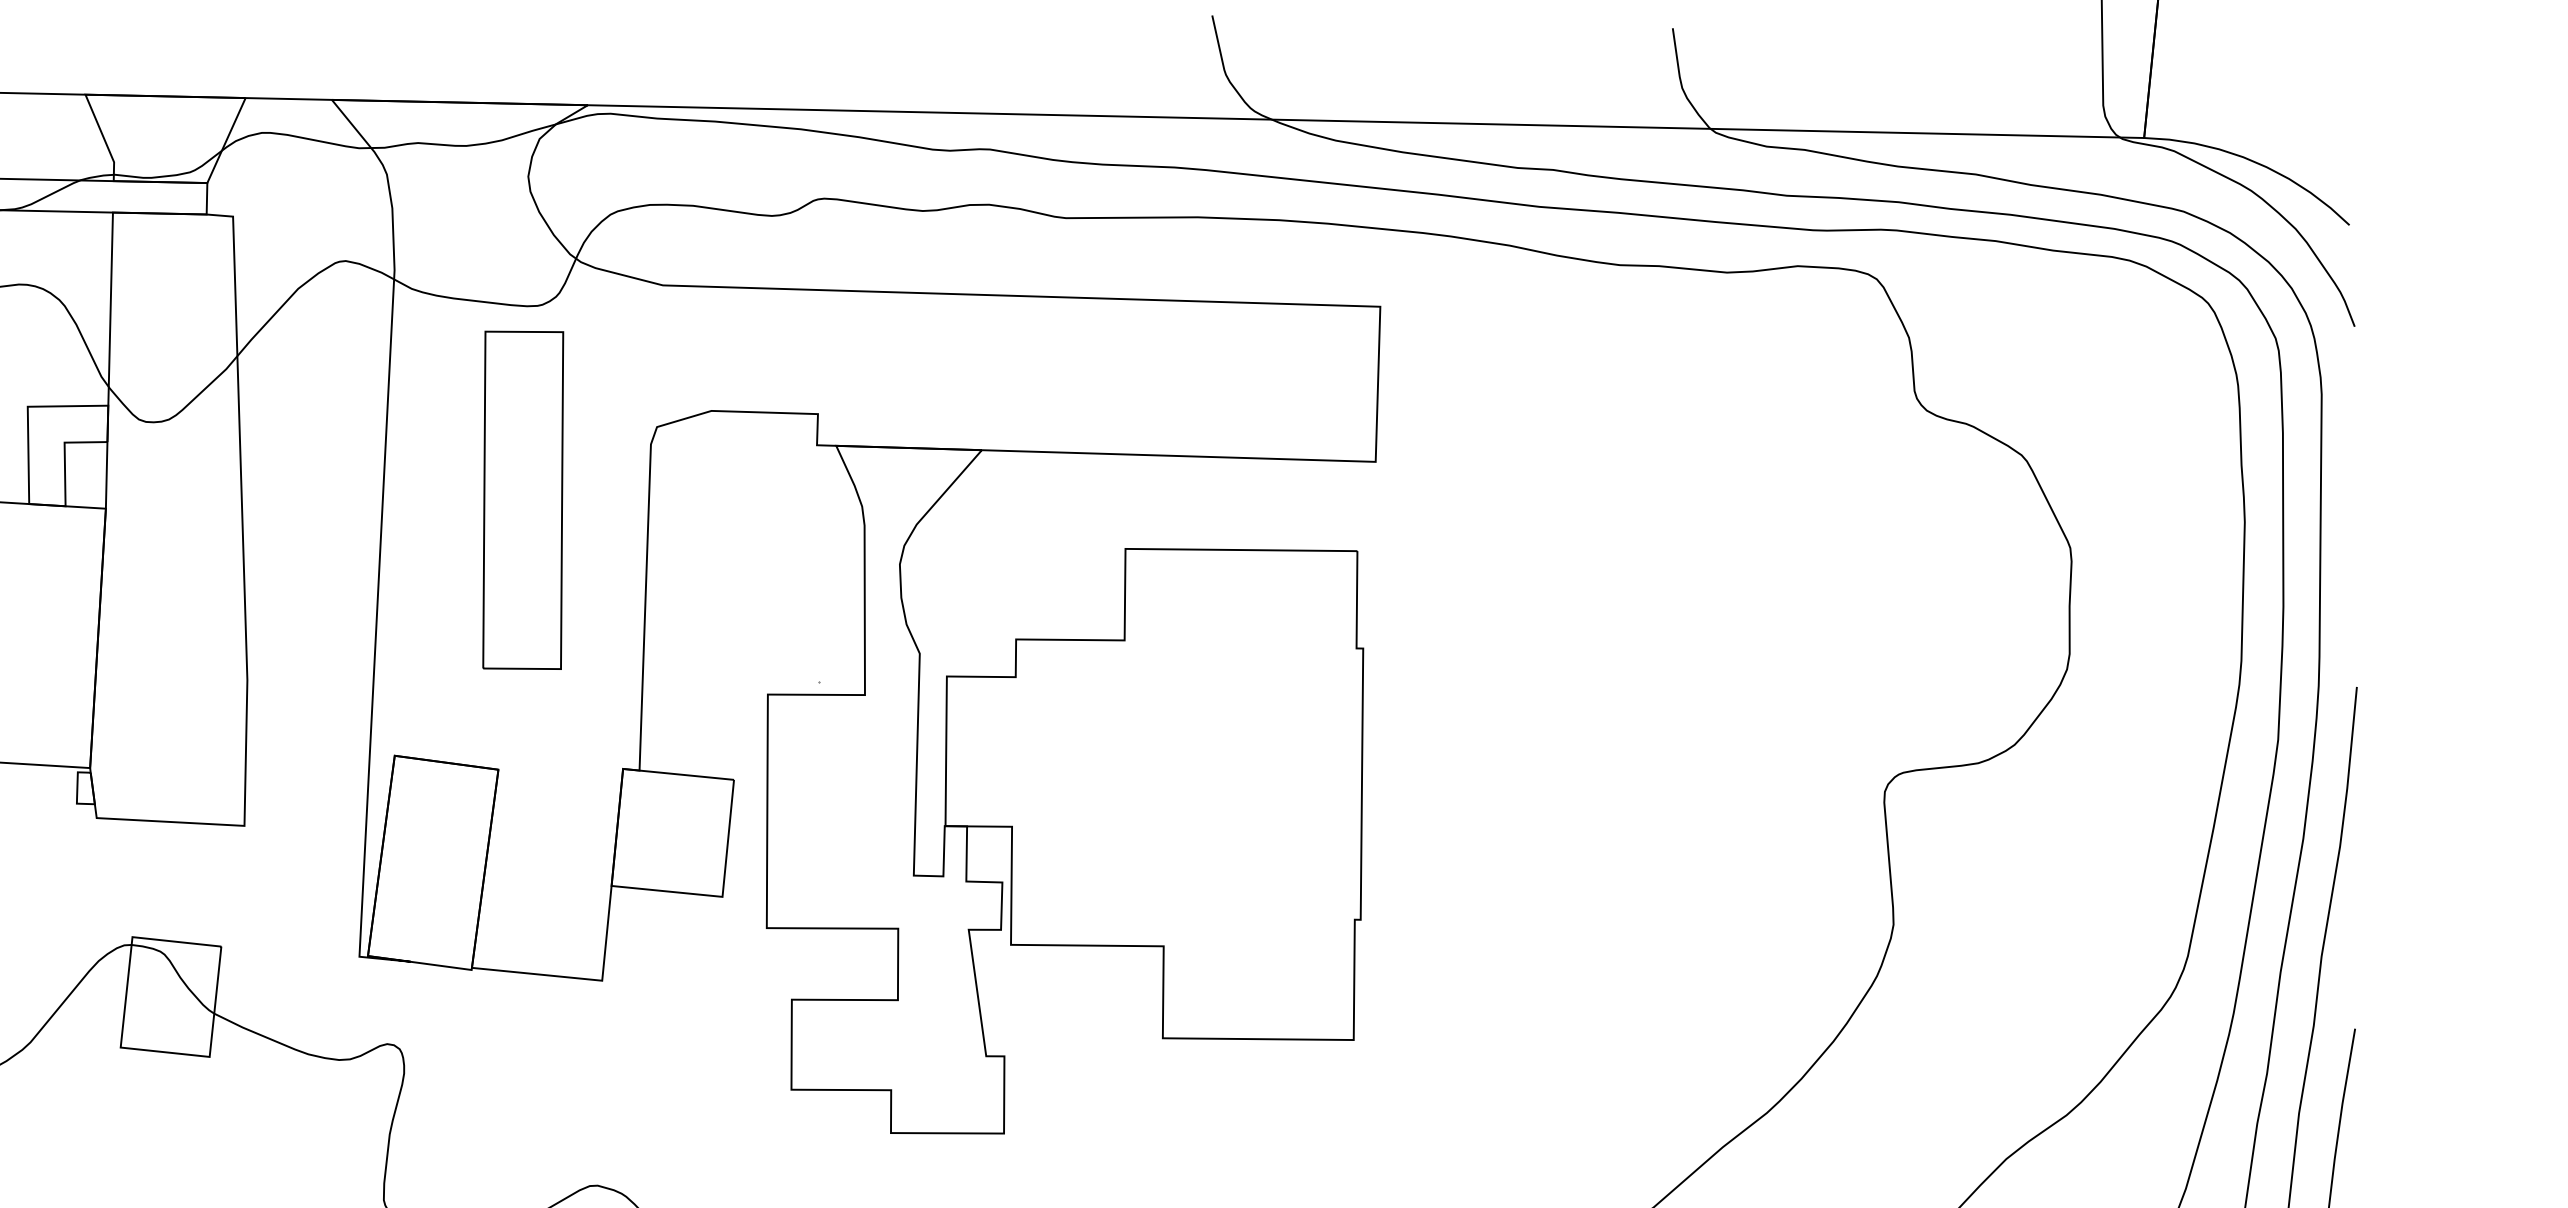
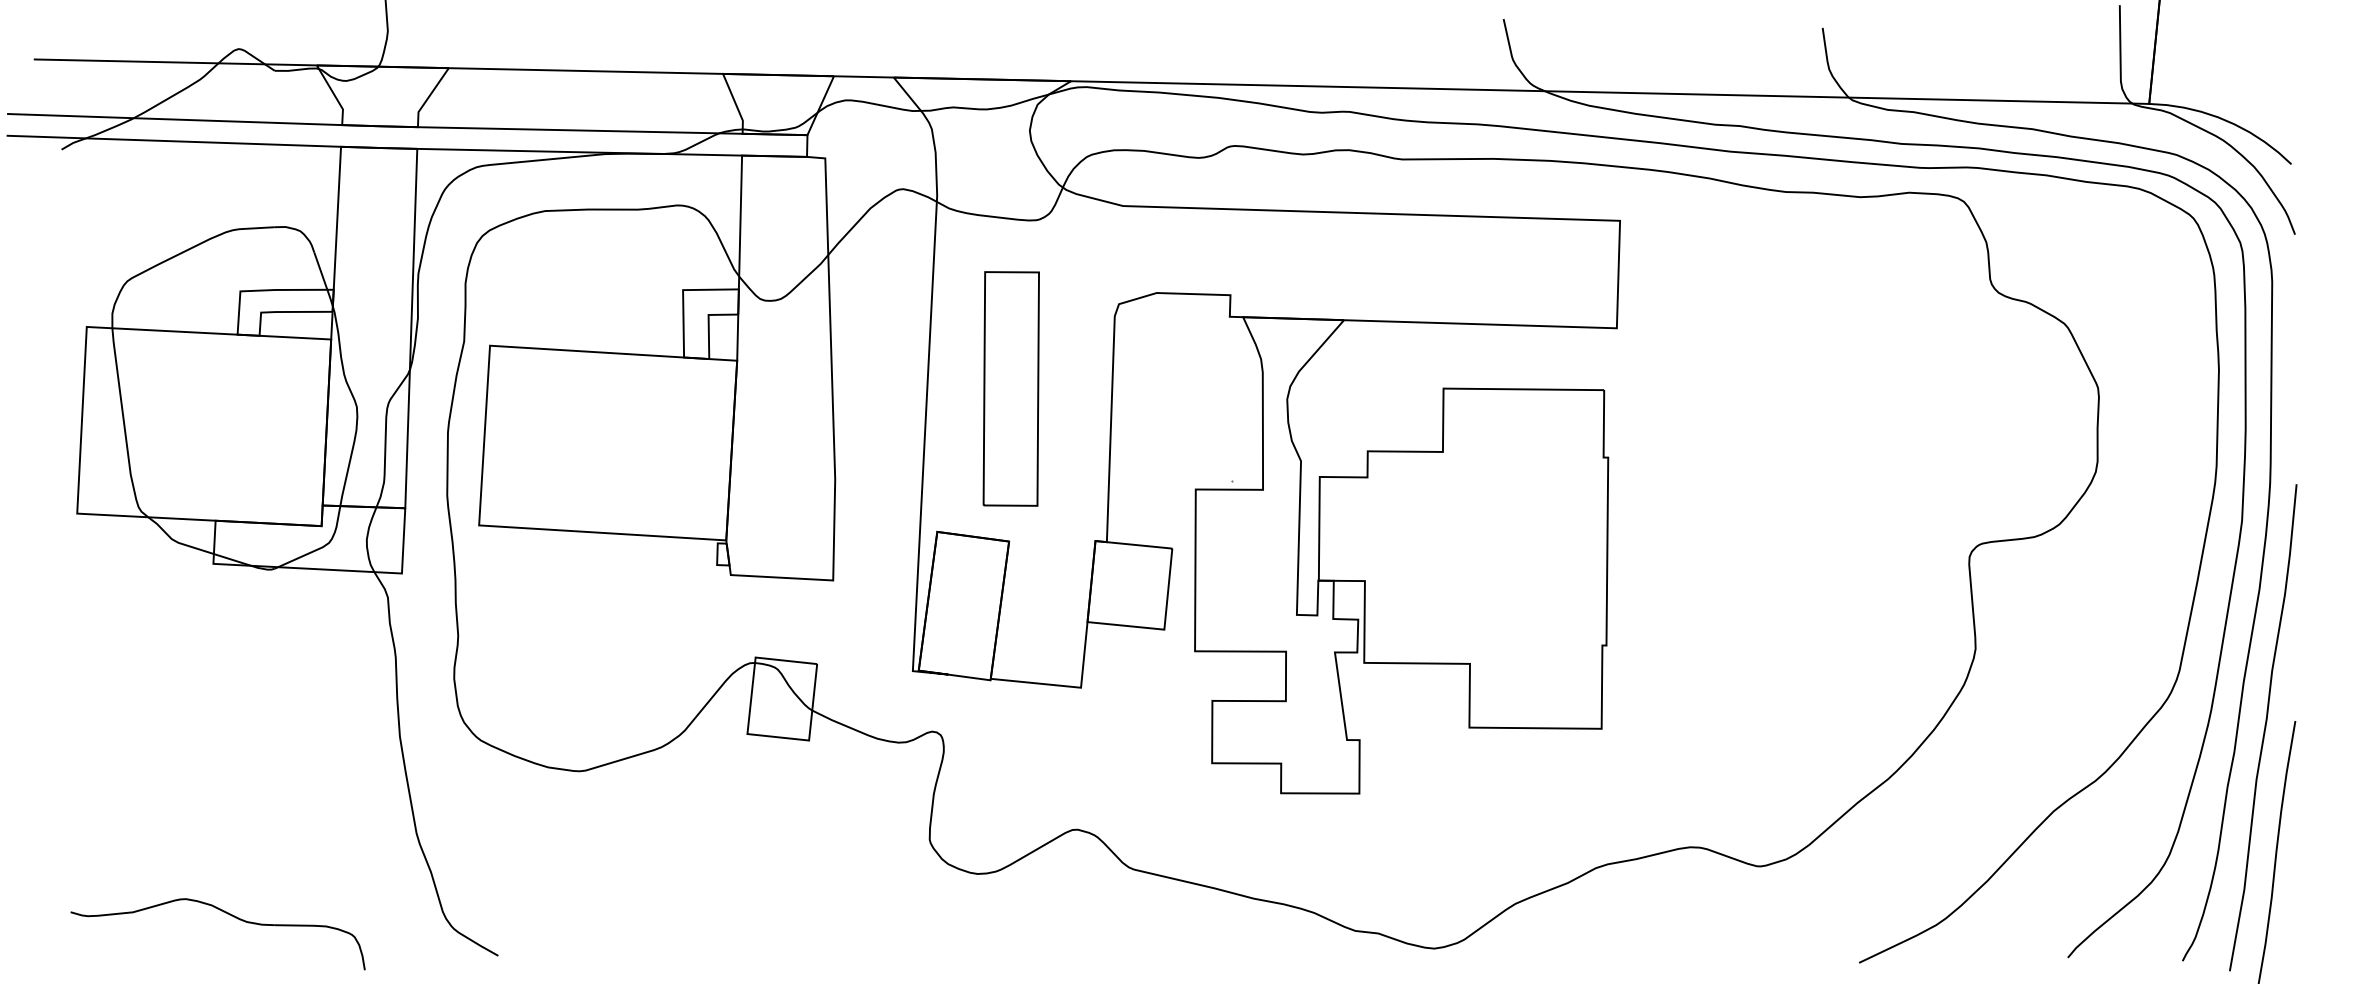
part: (522, 499) -> (1010, 388), moved

